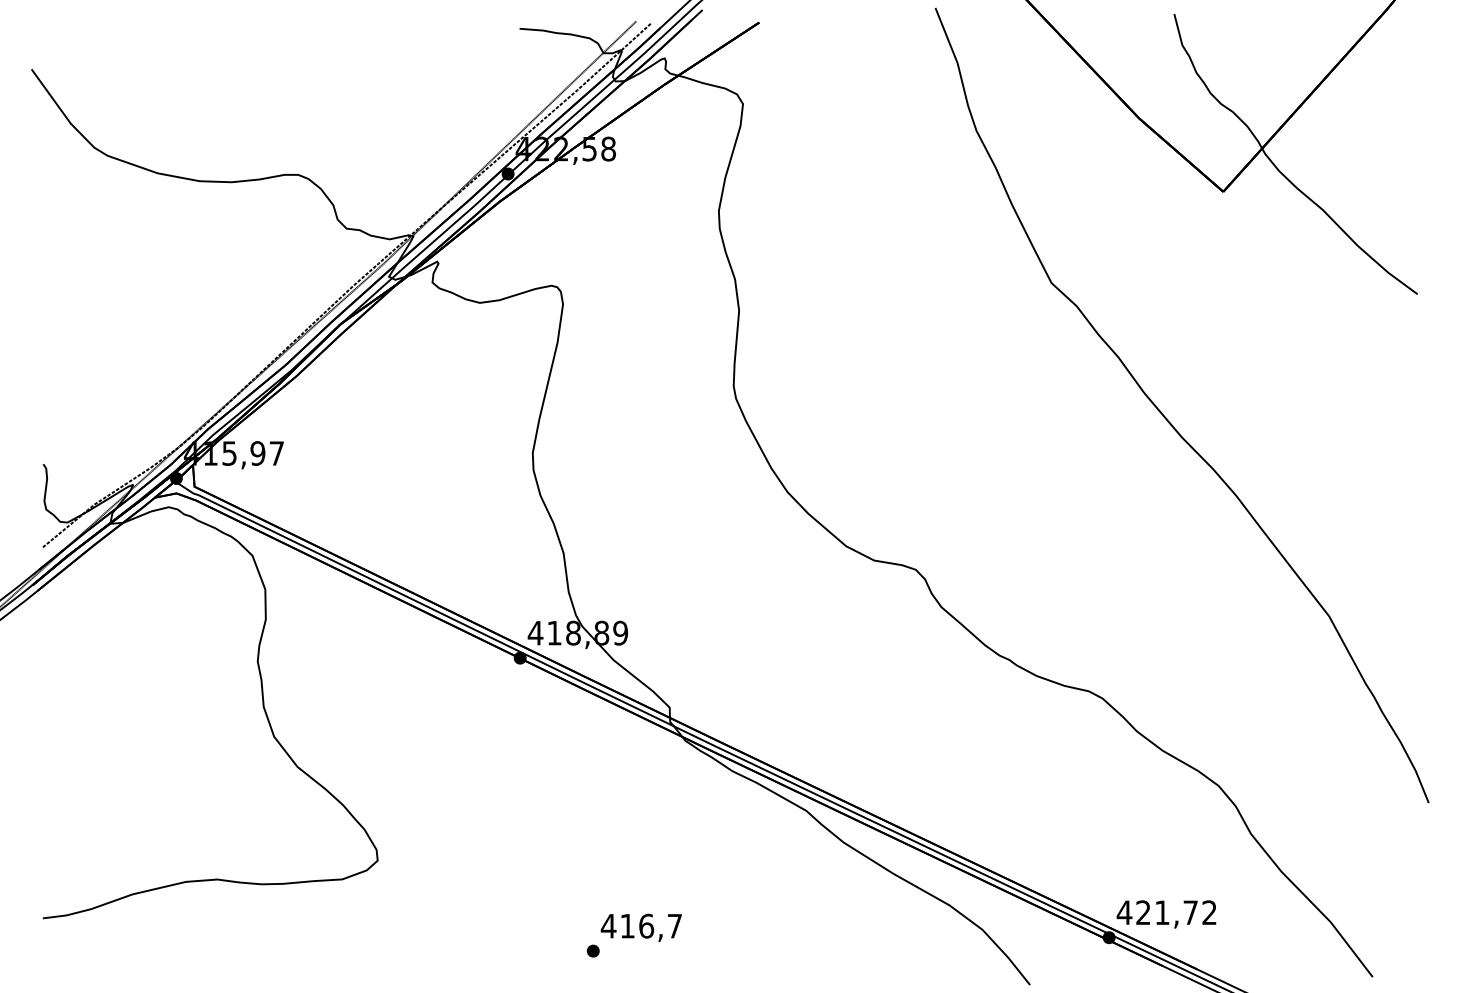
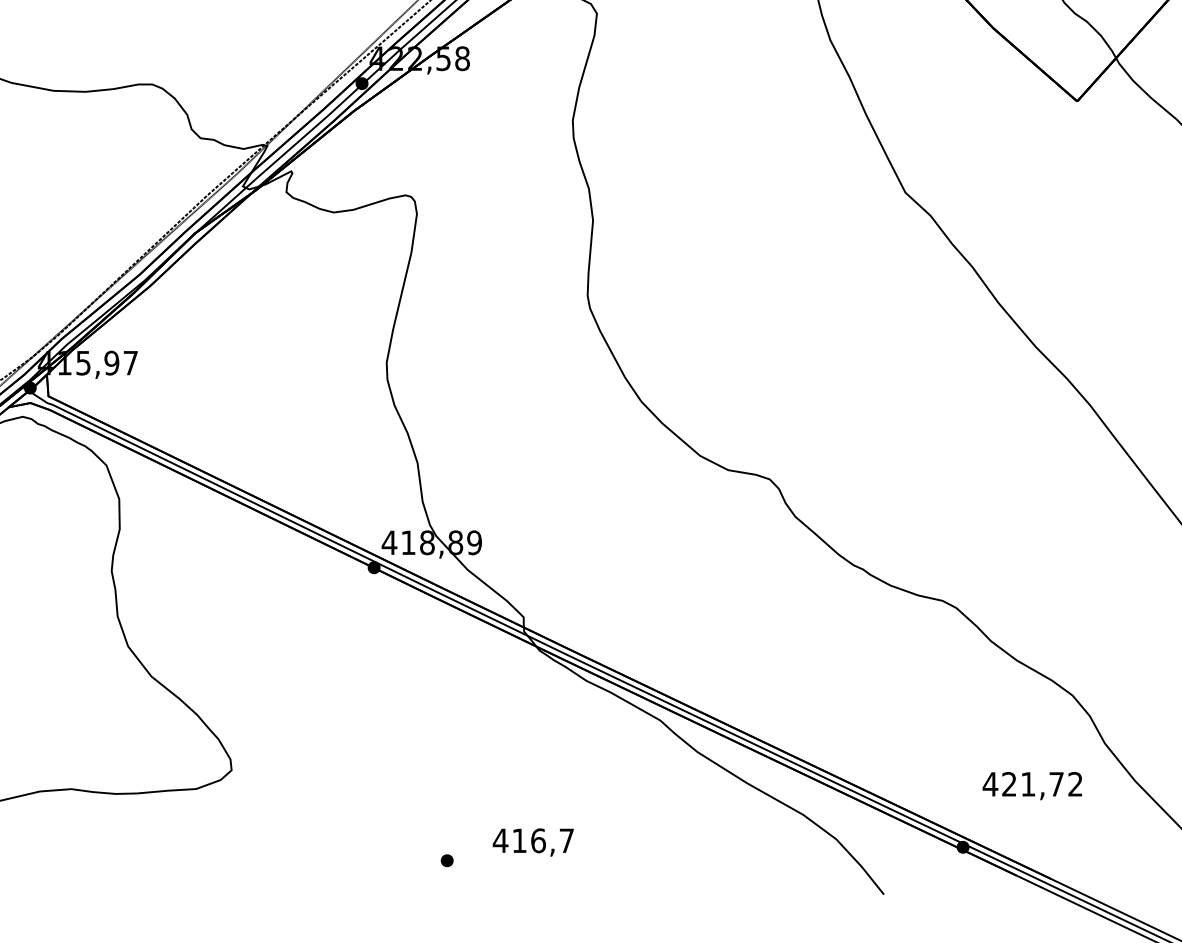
text: (1166, 914) -> (1032, 786), moved
text: (640, 927) -> (532, 842), moved

